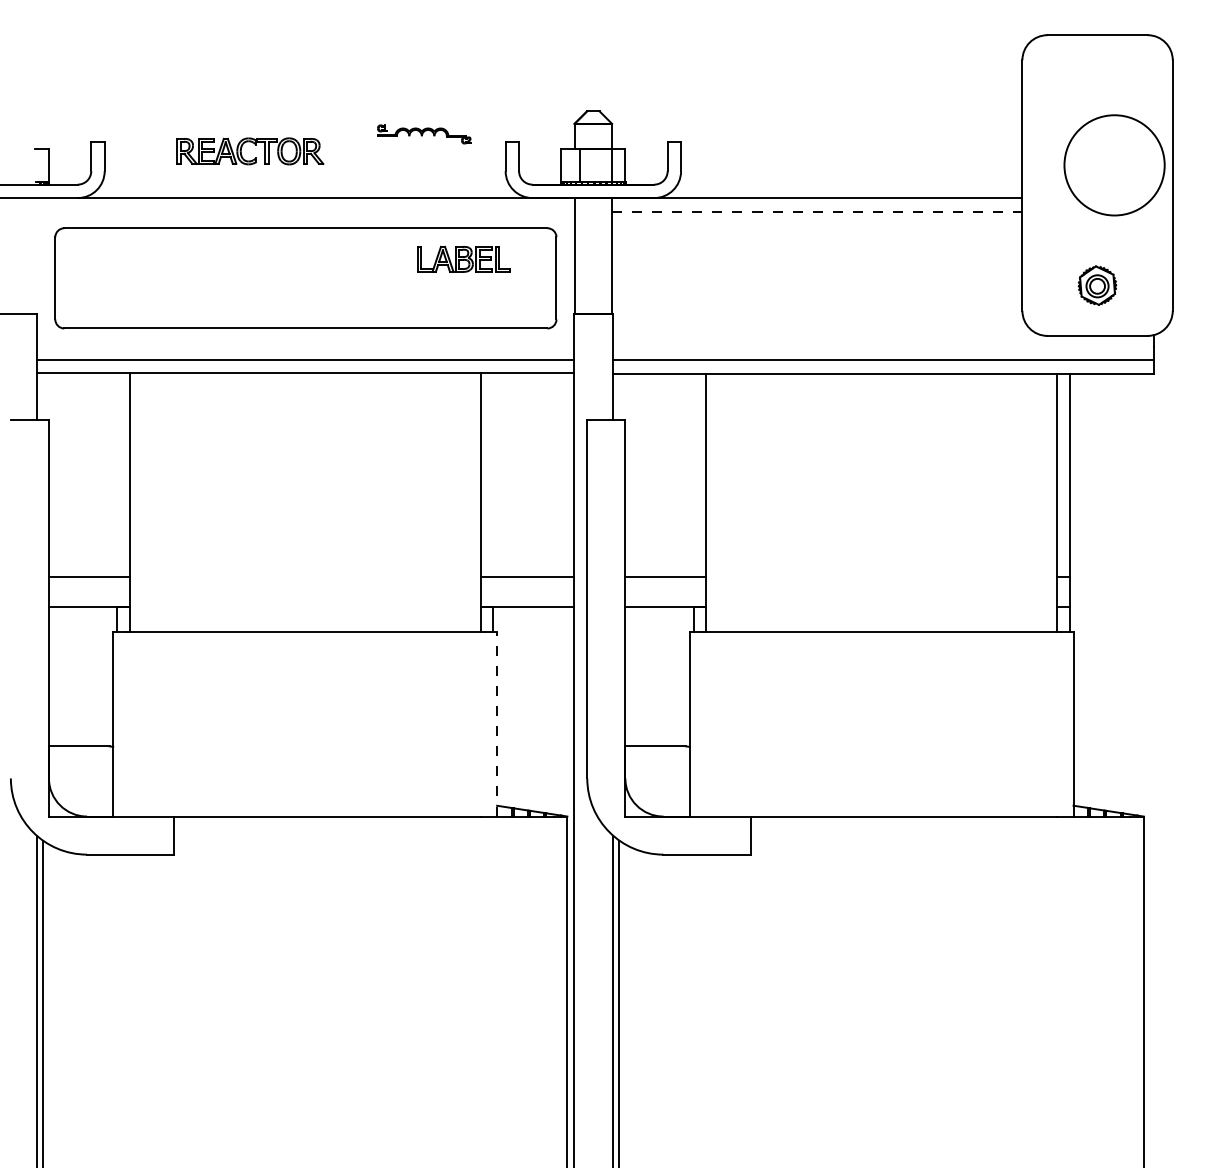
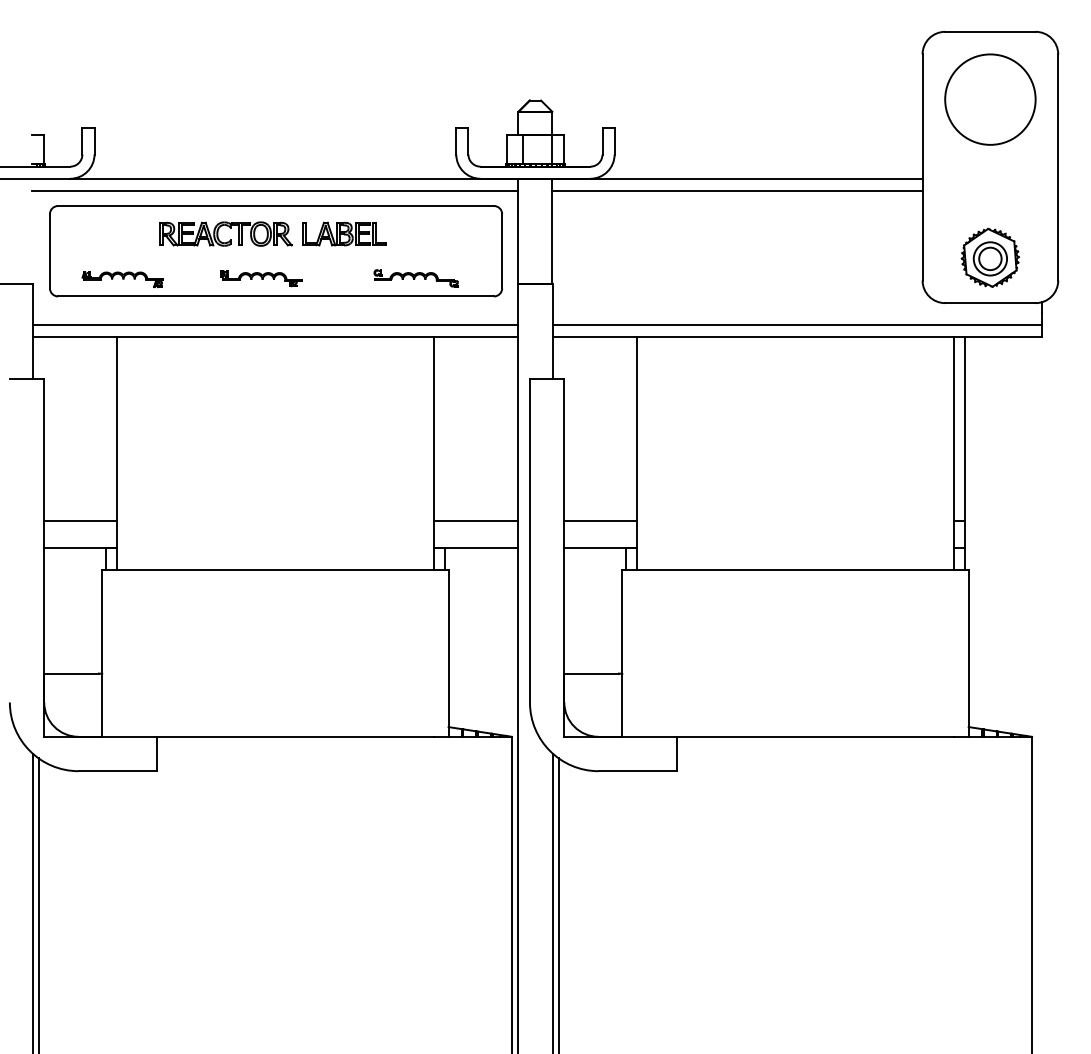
part: (424, 134) -> (416, 278), moved
part: (255, 145) -> (230, 228), moved
circle: (1114, 165) -> (990, 99), moved
line: (304, 211) -> (274, 190), added
line: (817, 211) -> (737, 190), dashed -> solid
part: (463, 258) -> (344, 233), moved
part: (1097, 285) -> (990, 257), size x1.67
part: (289, 308) -> (261, 278), added
part: (135, 309) -> (122, 279), added
line: (497, 723) -> (448, 652), dashed -> solid

